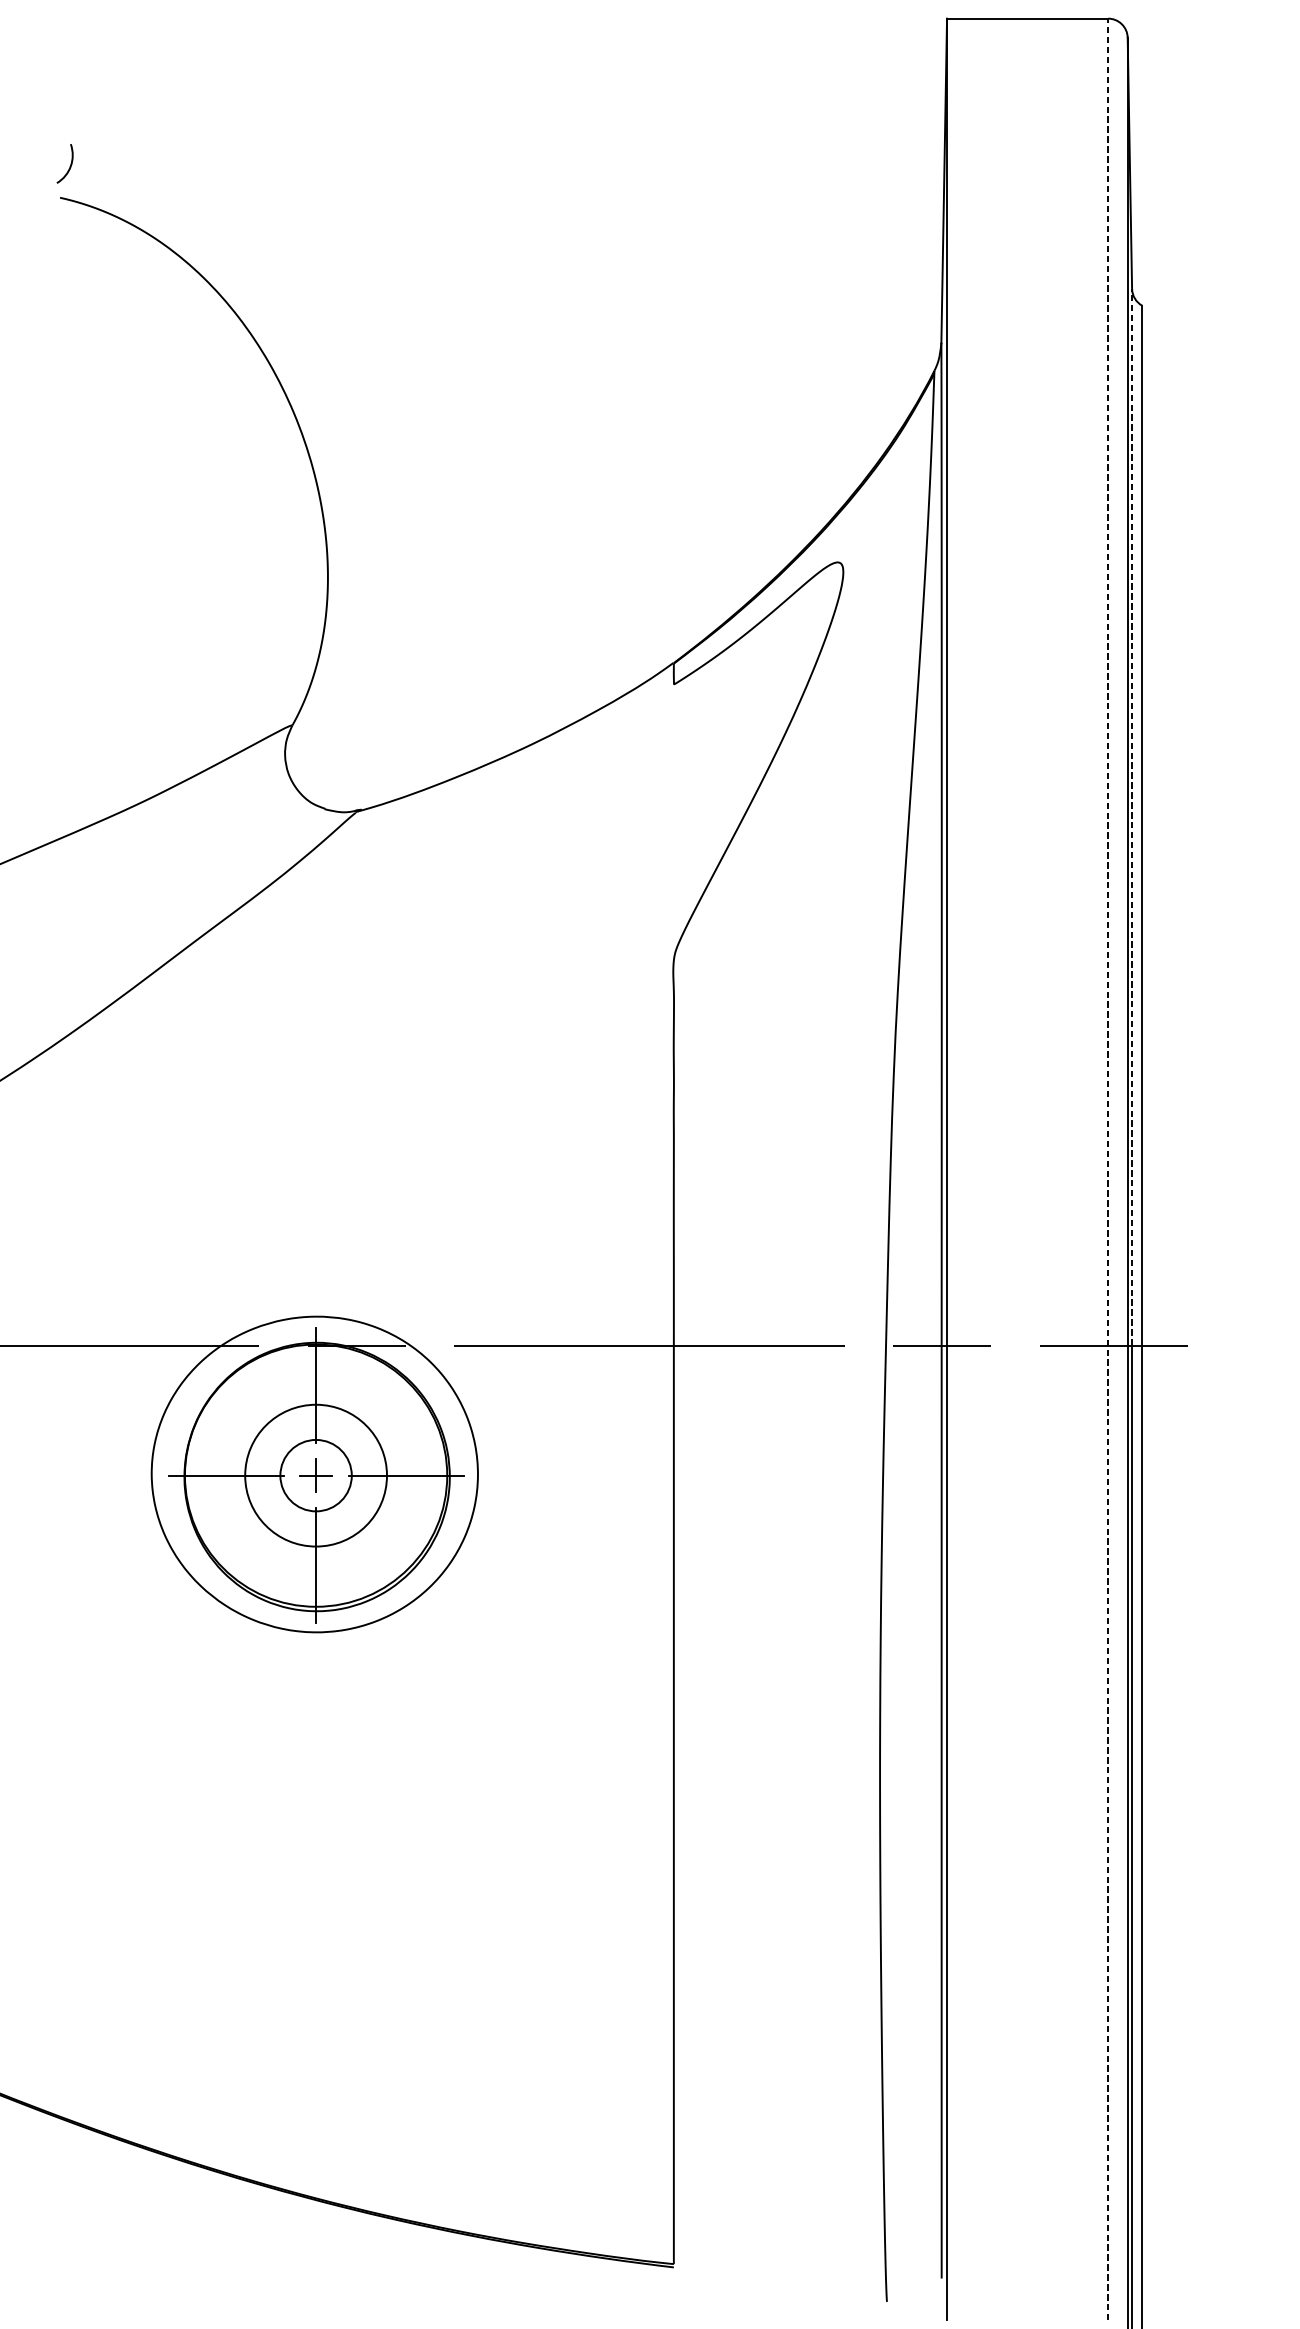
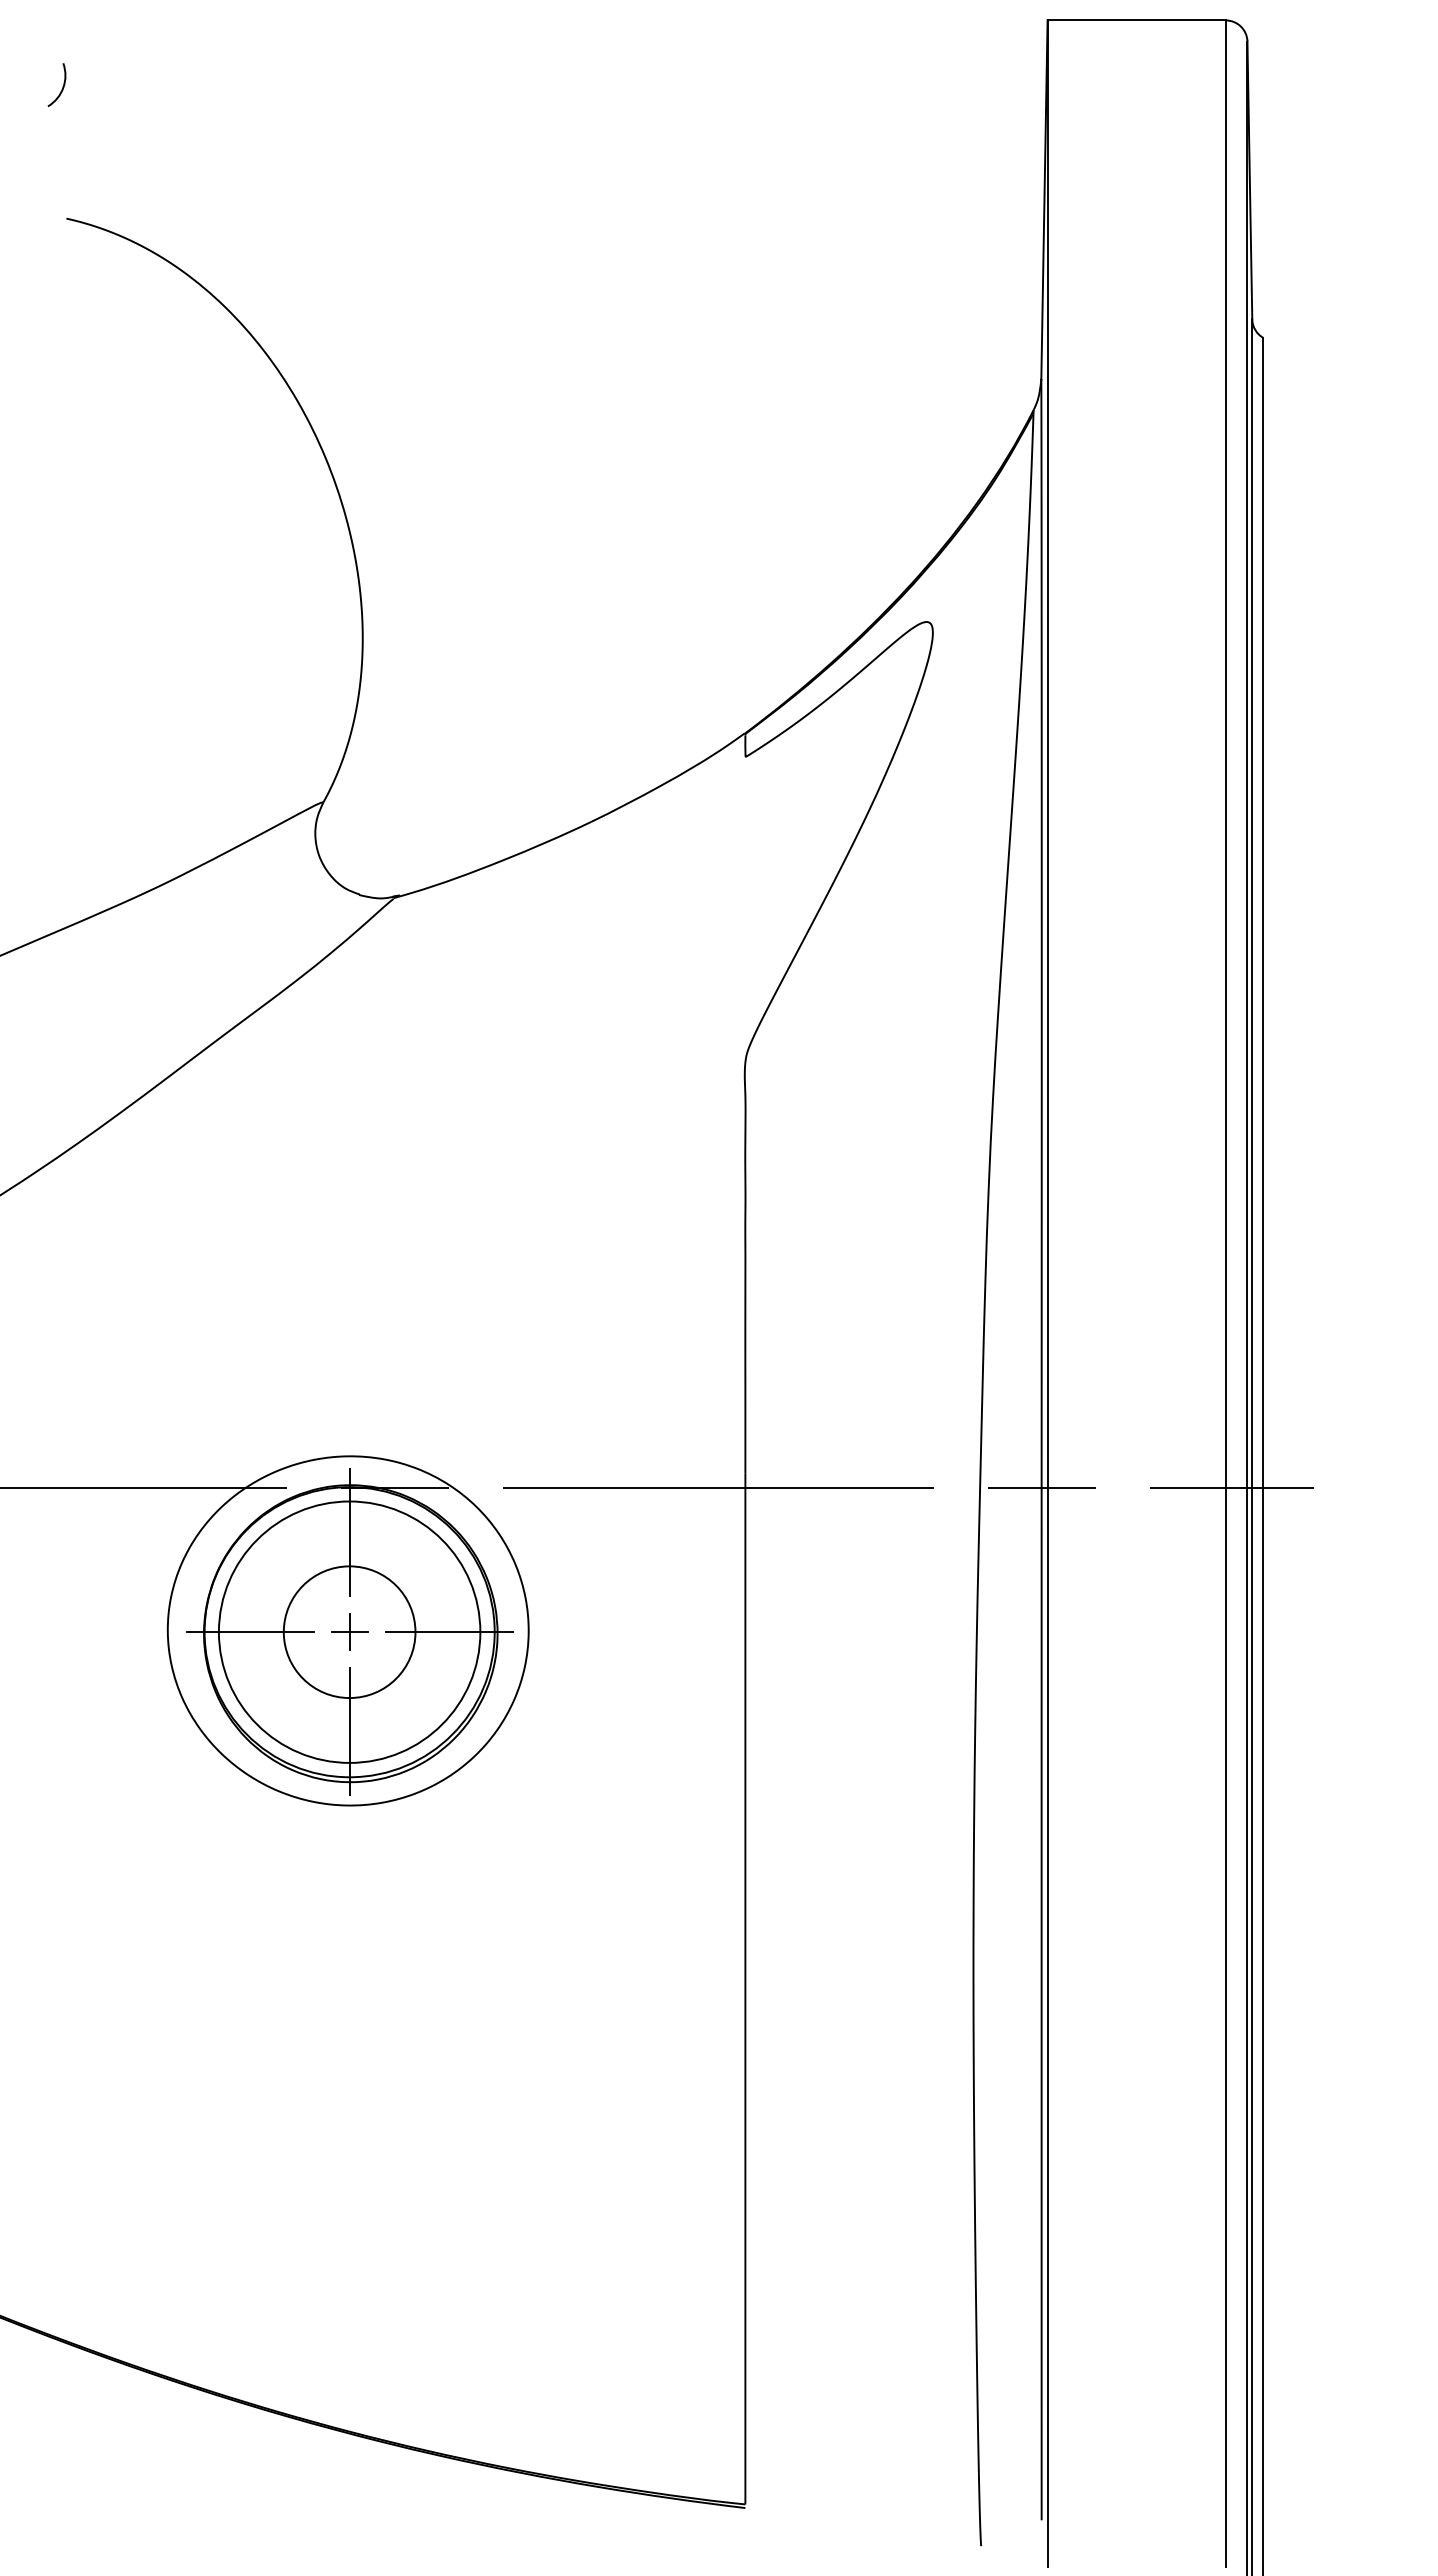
curve: (70, 165) -> (62, 86), moved
line: (1132, 816) -> (1252, 903), dashed -> solid
line: (1107, 1169) -> (1225, 1293), dashed -> solid
circle: (315, 1475) -> (349, 1631), size x1.67
circle: (315, 1475) -> (349, 1632), size x1.67

